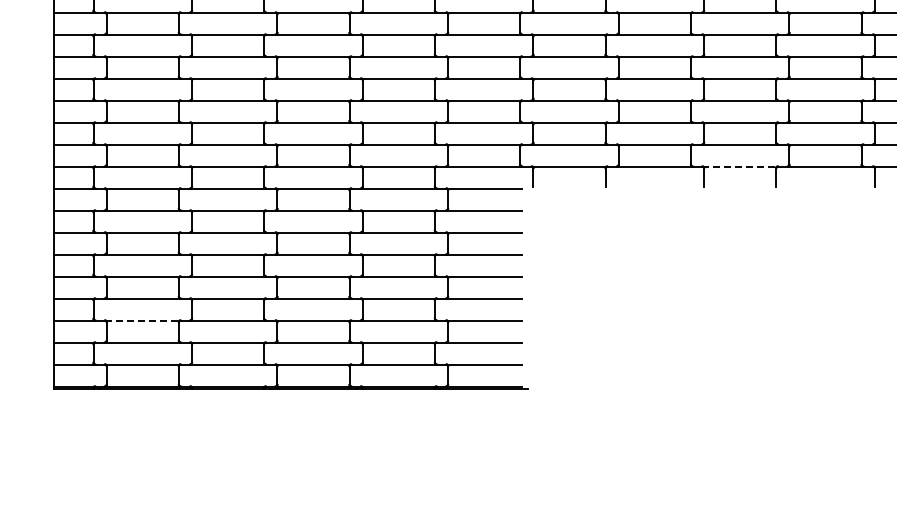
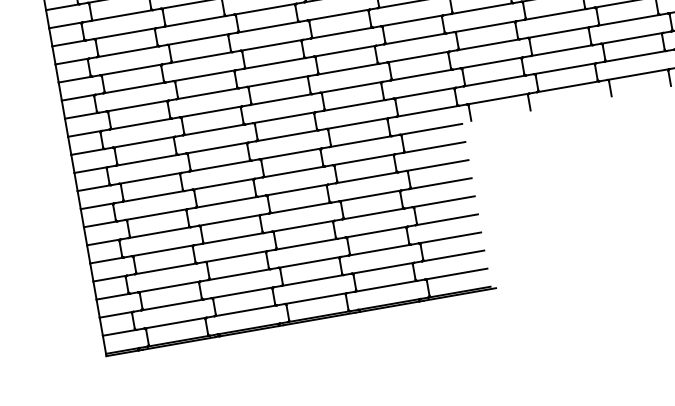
line: (740, 166) -> (638, 74), dashed -> solid
line: (142, 320) -> (169, 286), dashed -> solid

